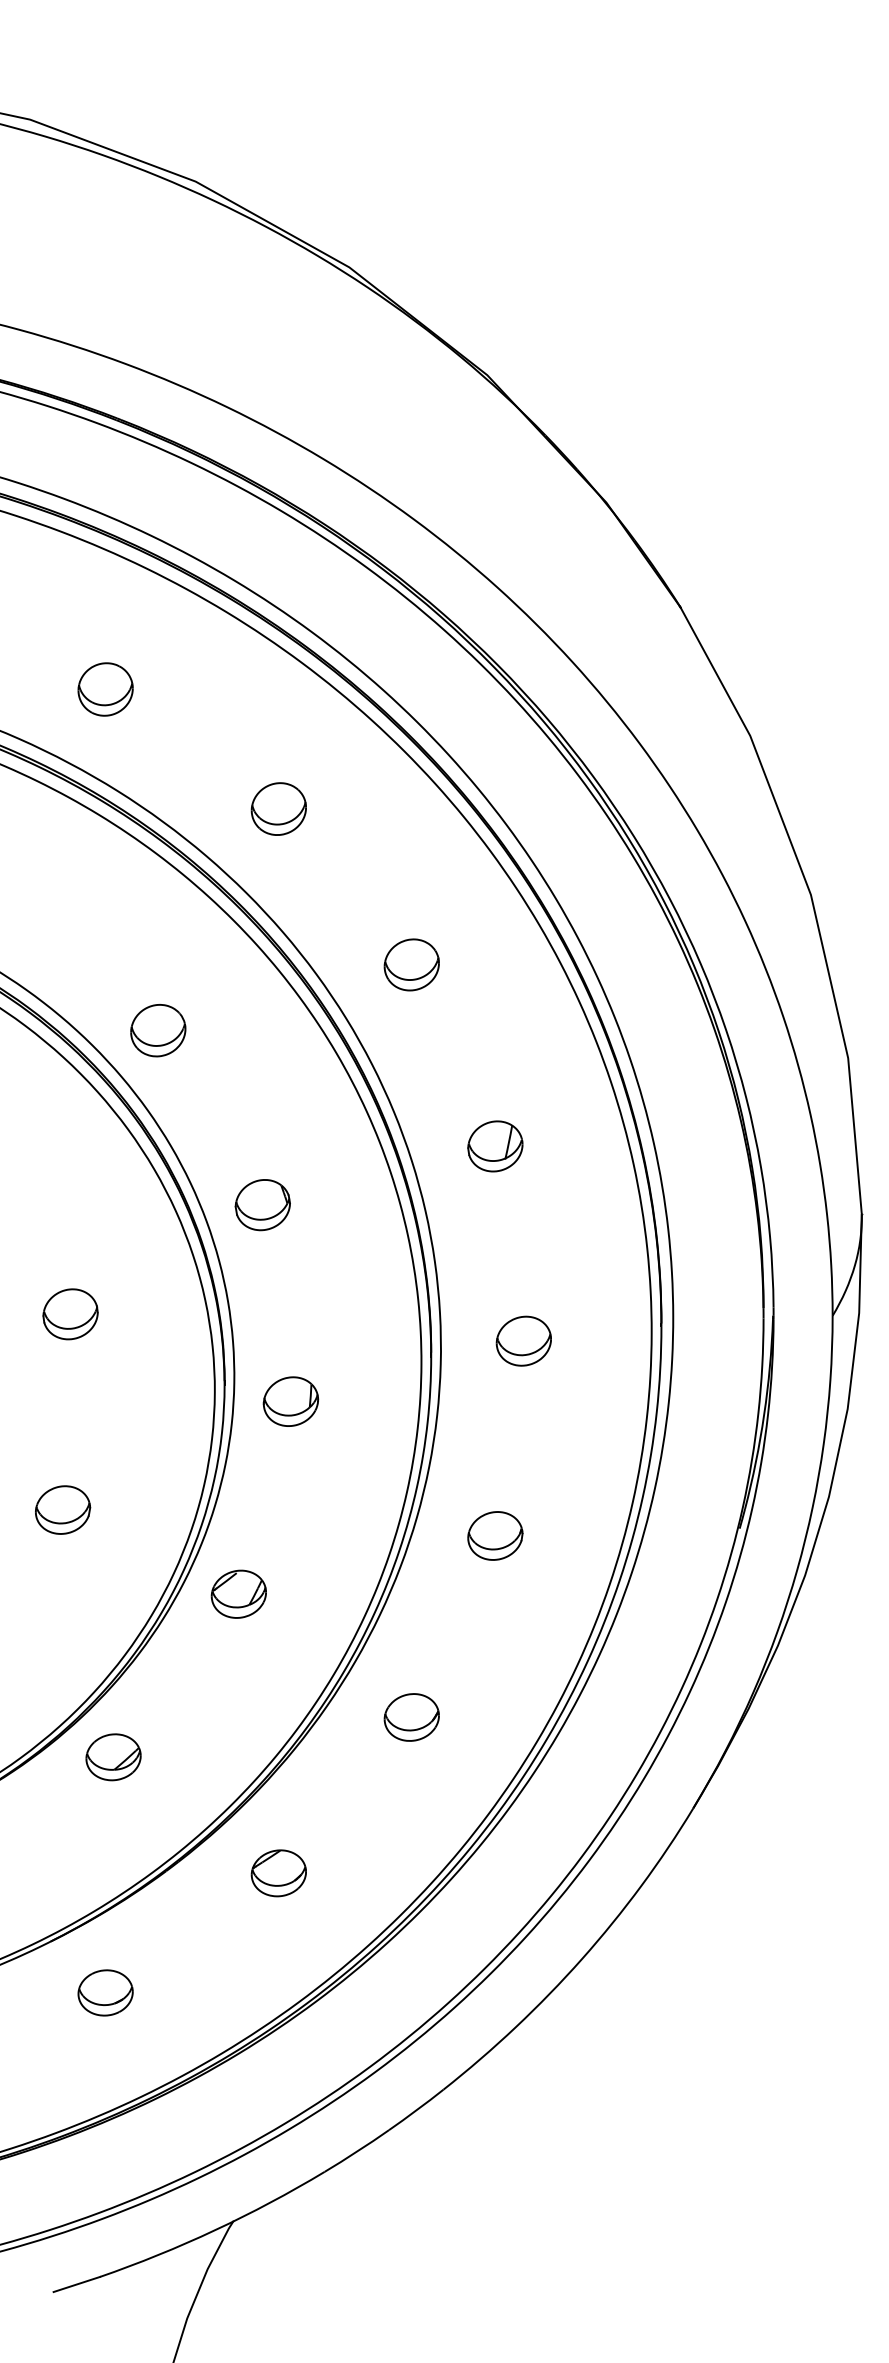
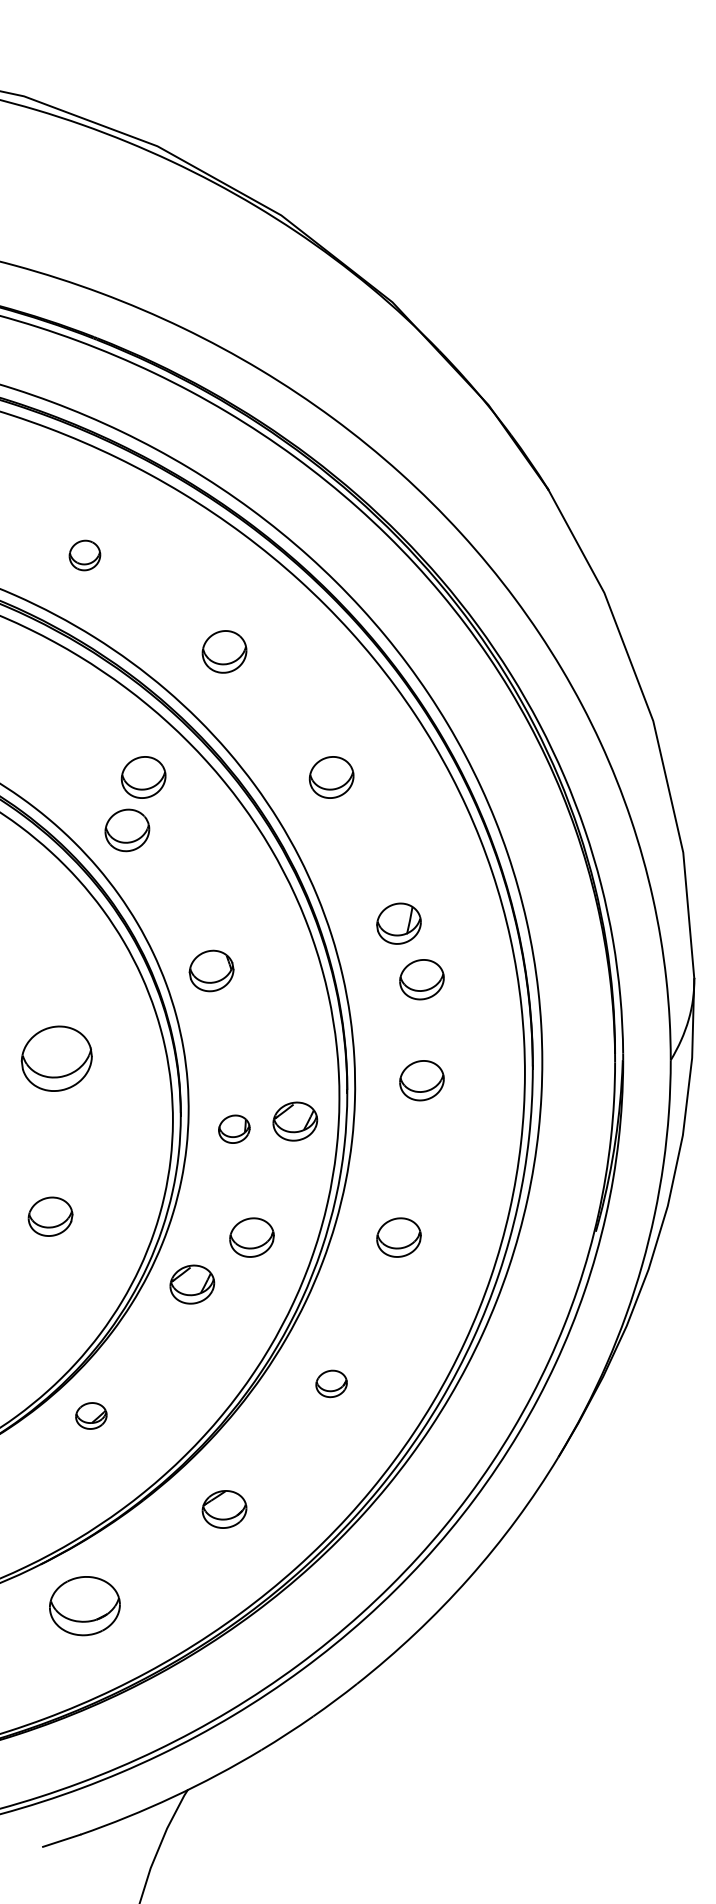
part: (105, 689) -> (84, 555), size x0.7
part: (178, 964) -> (143, 777), added
part: (523, 1215) -> (421, 979), added
part: (70, 1314) -> (56, 1059), size x1.6
part: (366, 1391) -> (295, 1121), added
part: (291, 1400) -> (234, 1128), size x0.7
part: (312, 1535) -> (251, 1237), added
part: (411, 1716) -> (331, 1383), size x0.7
part: (113, 1756) -> (91, 1415), size x0.7
part: (105, 1992) -> (84, 1605), size x1.6

